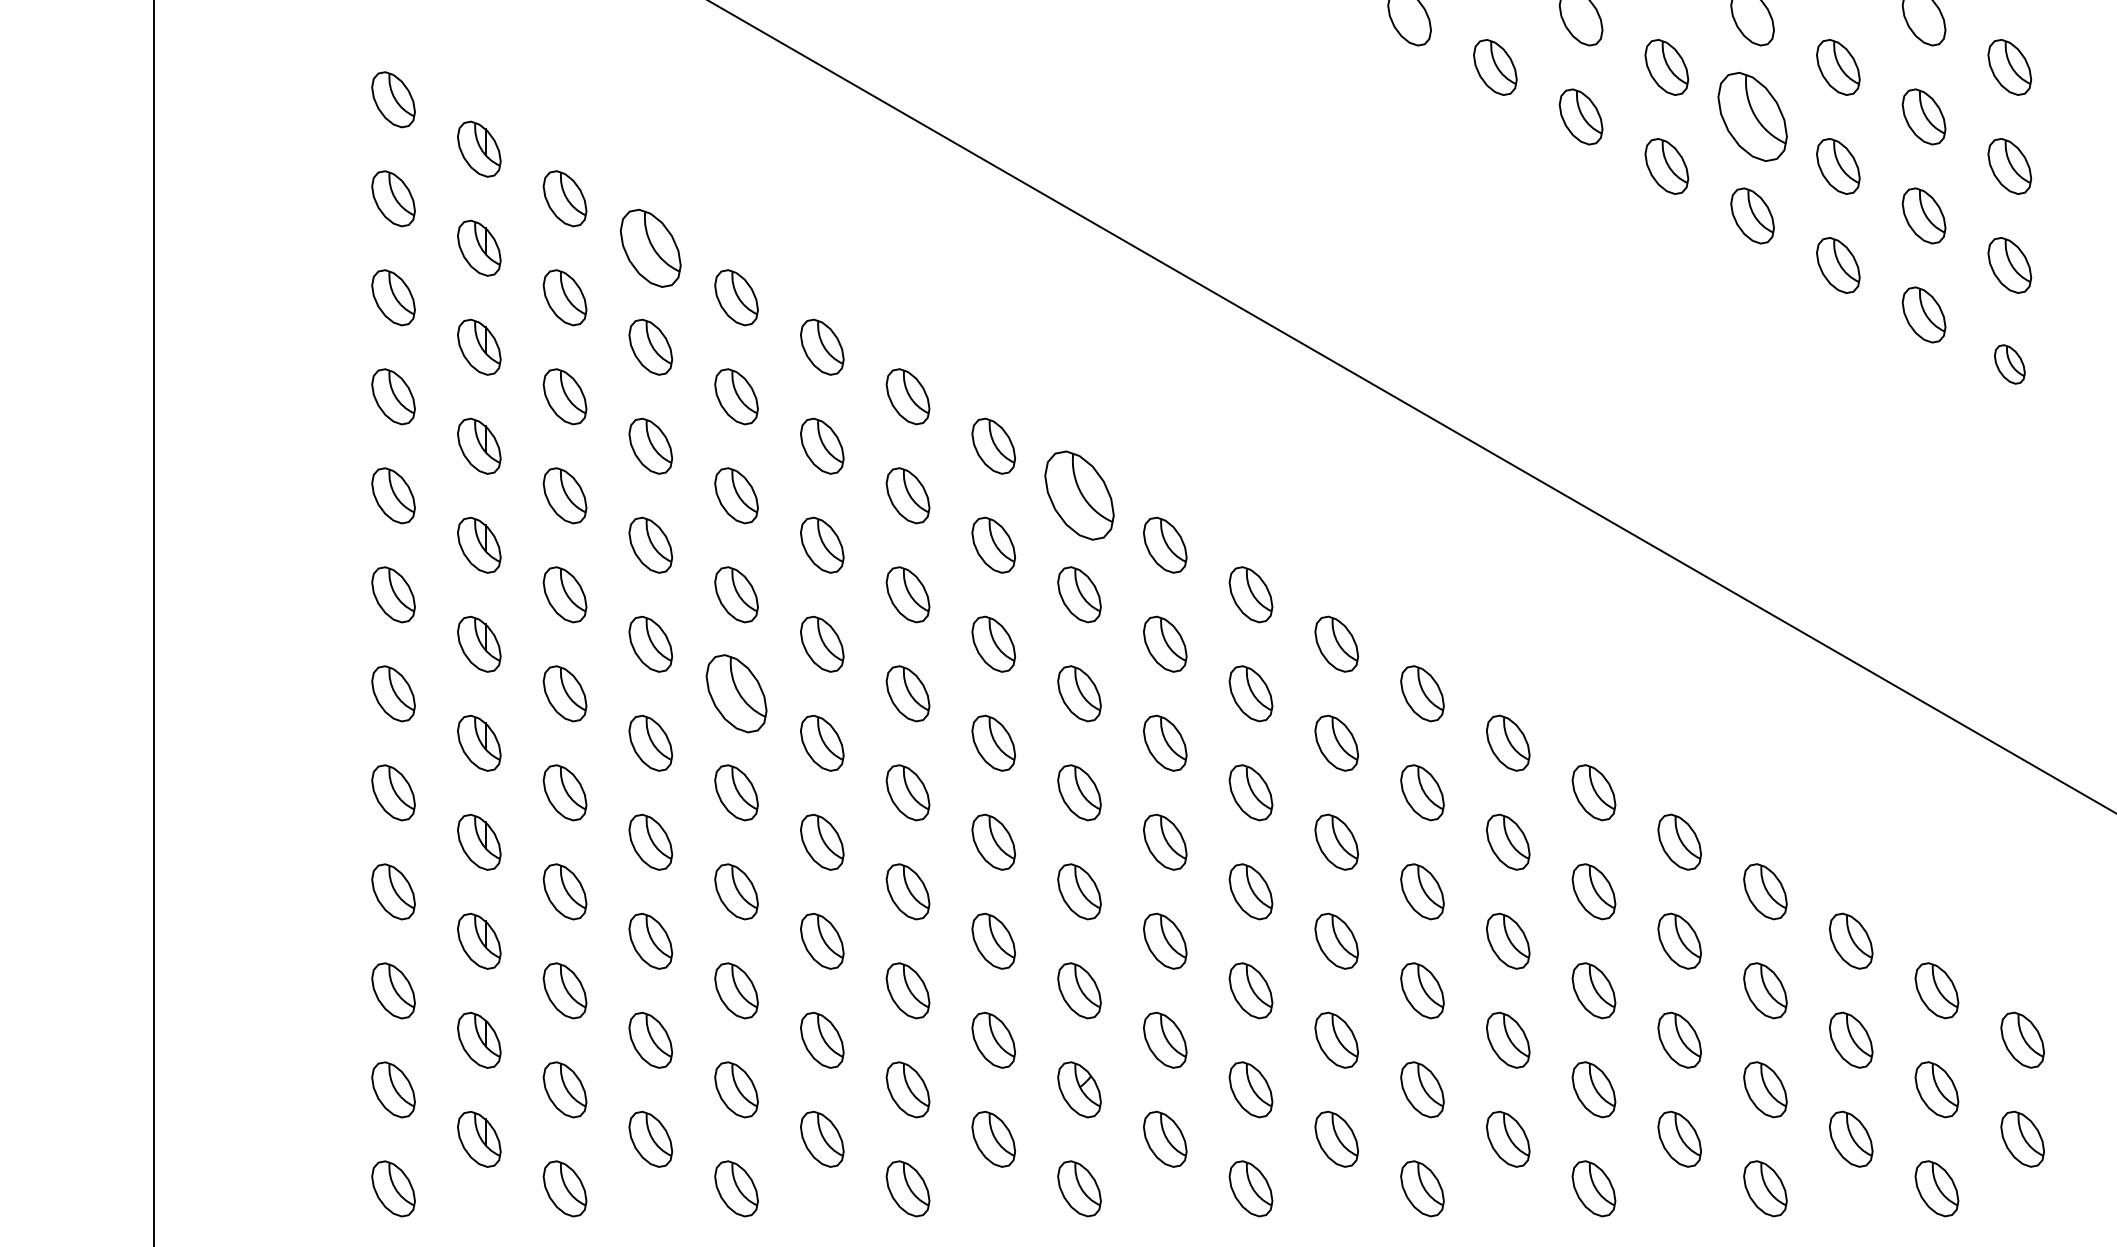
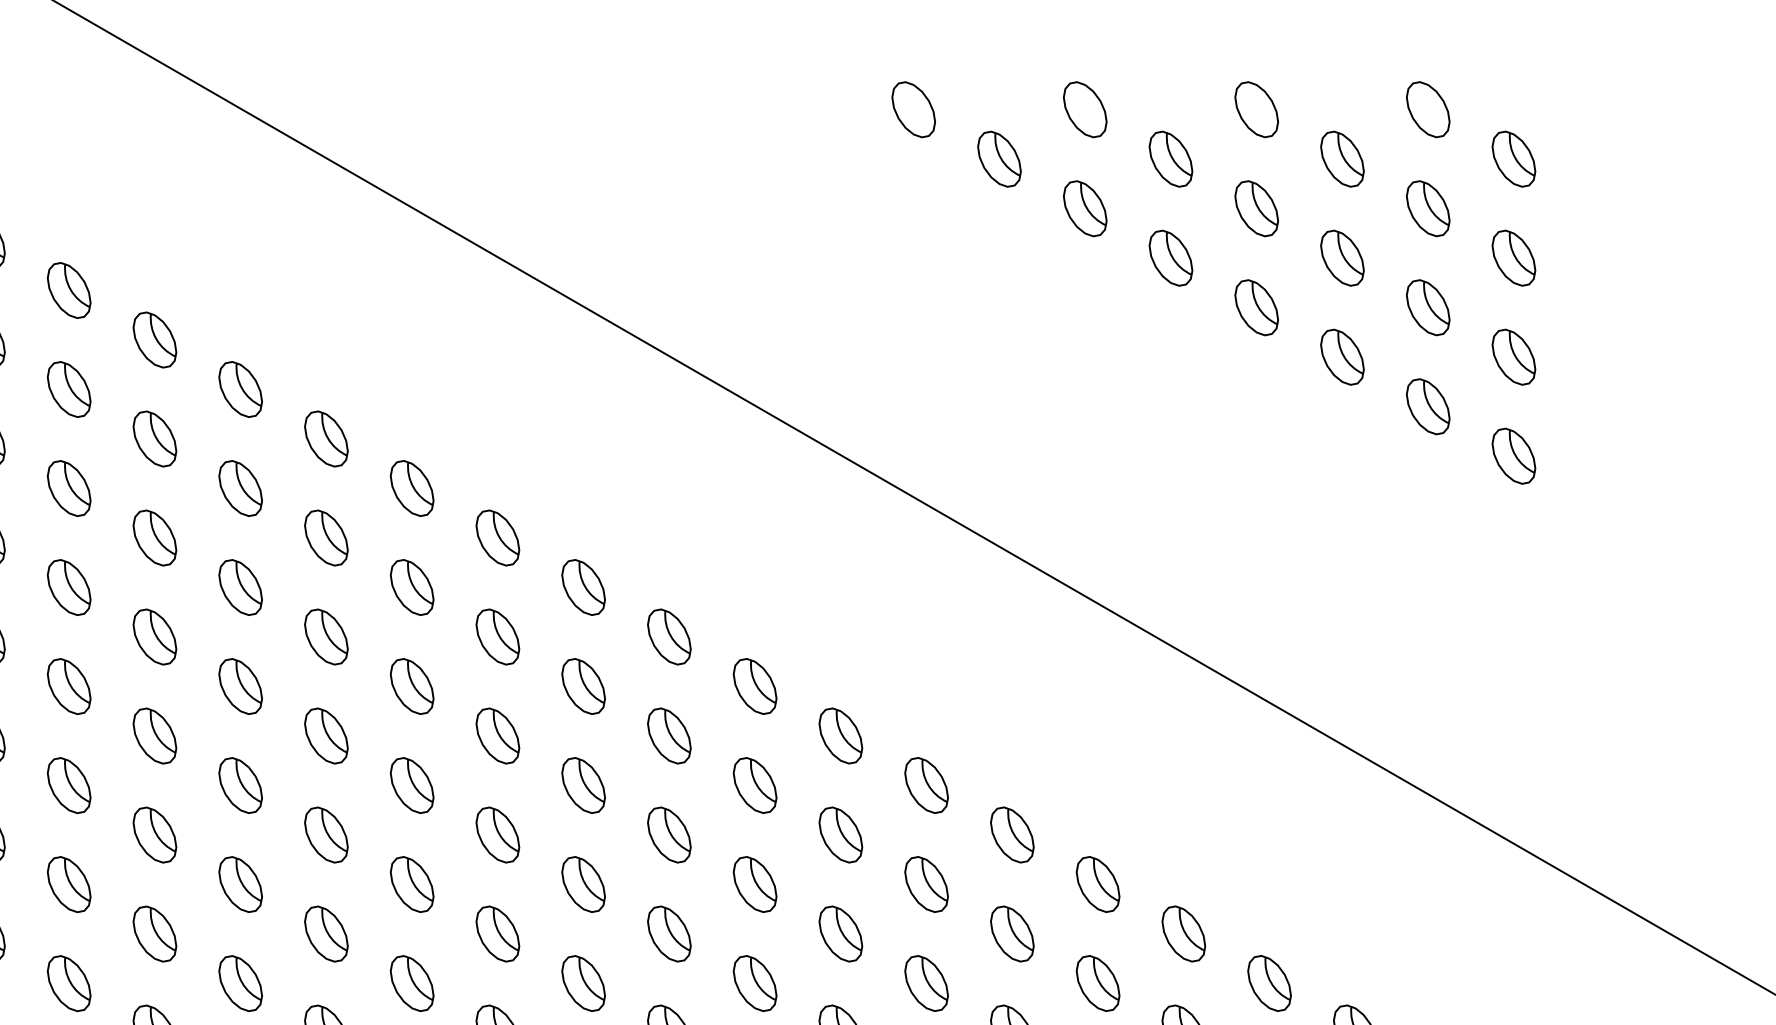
part: (1752, 116) -> (1256, 208), size x0.62
part: (650, 247) -> (154, 339), size x0.71
part: (2009, 364) -> (1513, 456), size x1.43
part: (1079, 495) -> (583, 587), size x0.62
part: (736, 693) -> (240, 785), size x0.71

